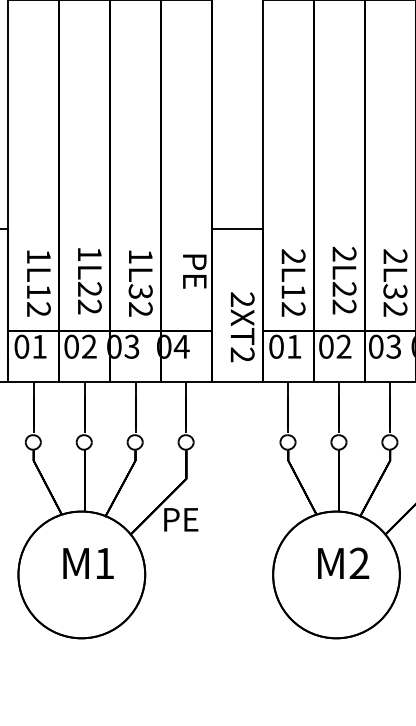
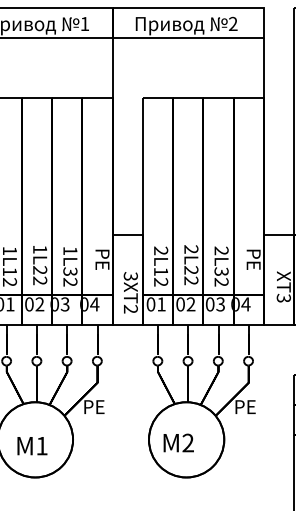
text: (241, 299) -> (130, 276), 2 -> 3
text: (343, 562) -> (178, 442), moved
text: (88, 564) -> (32, 446), moved

